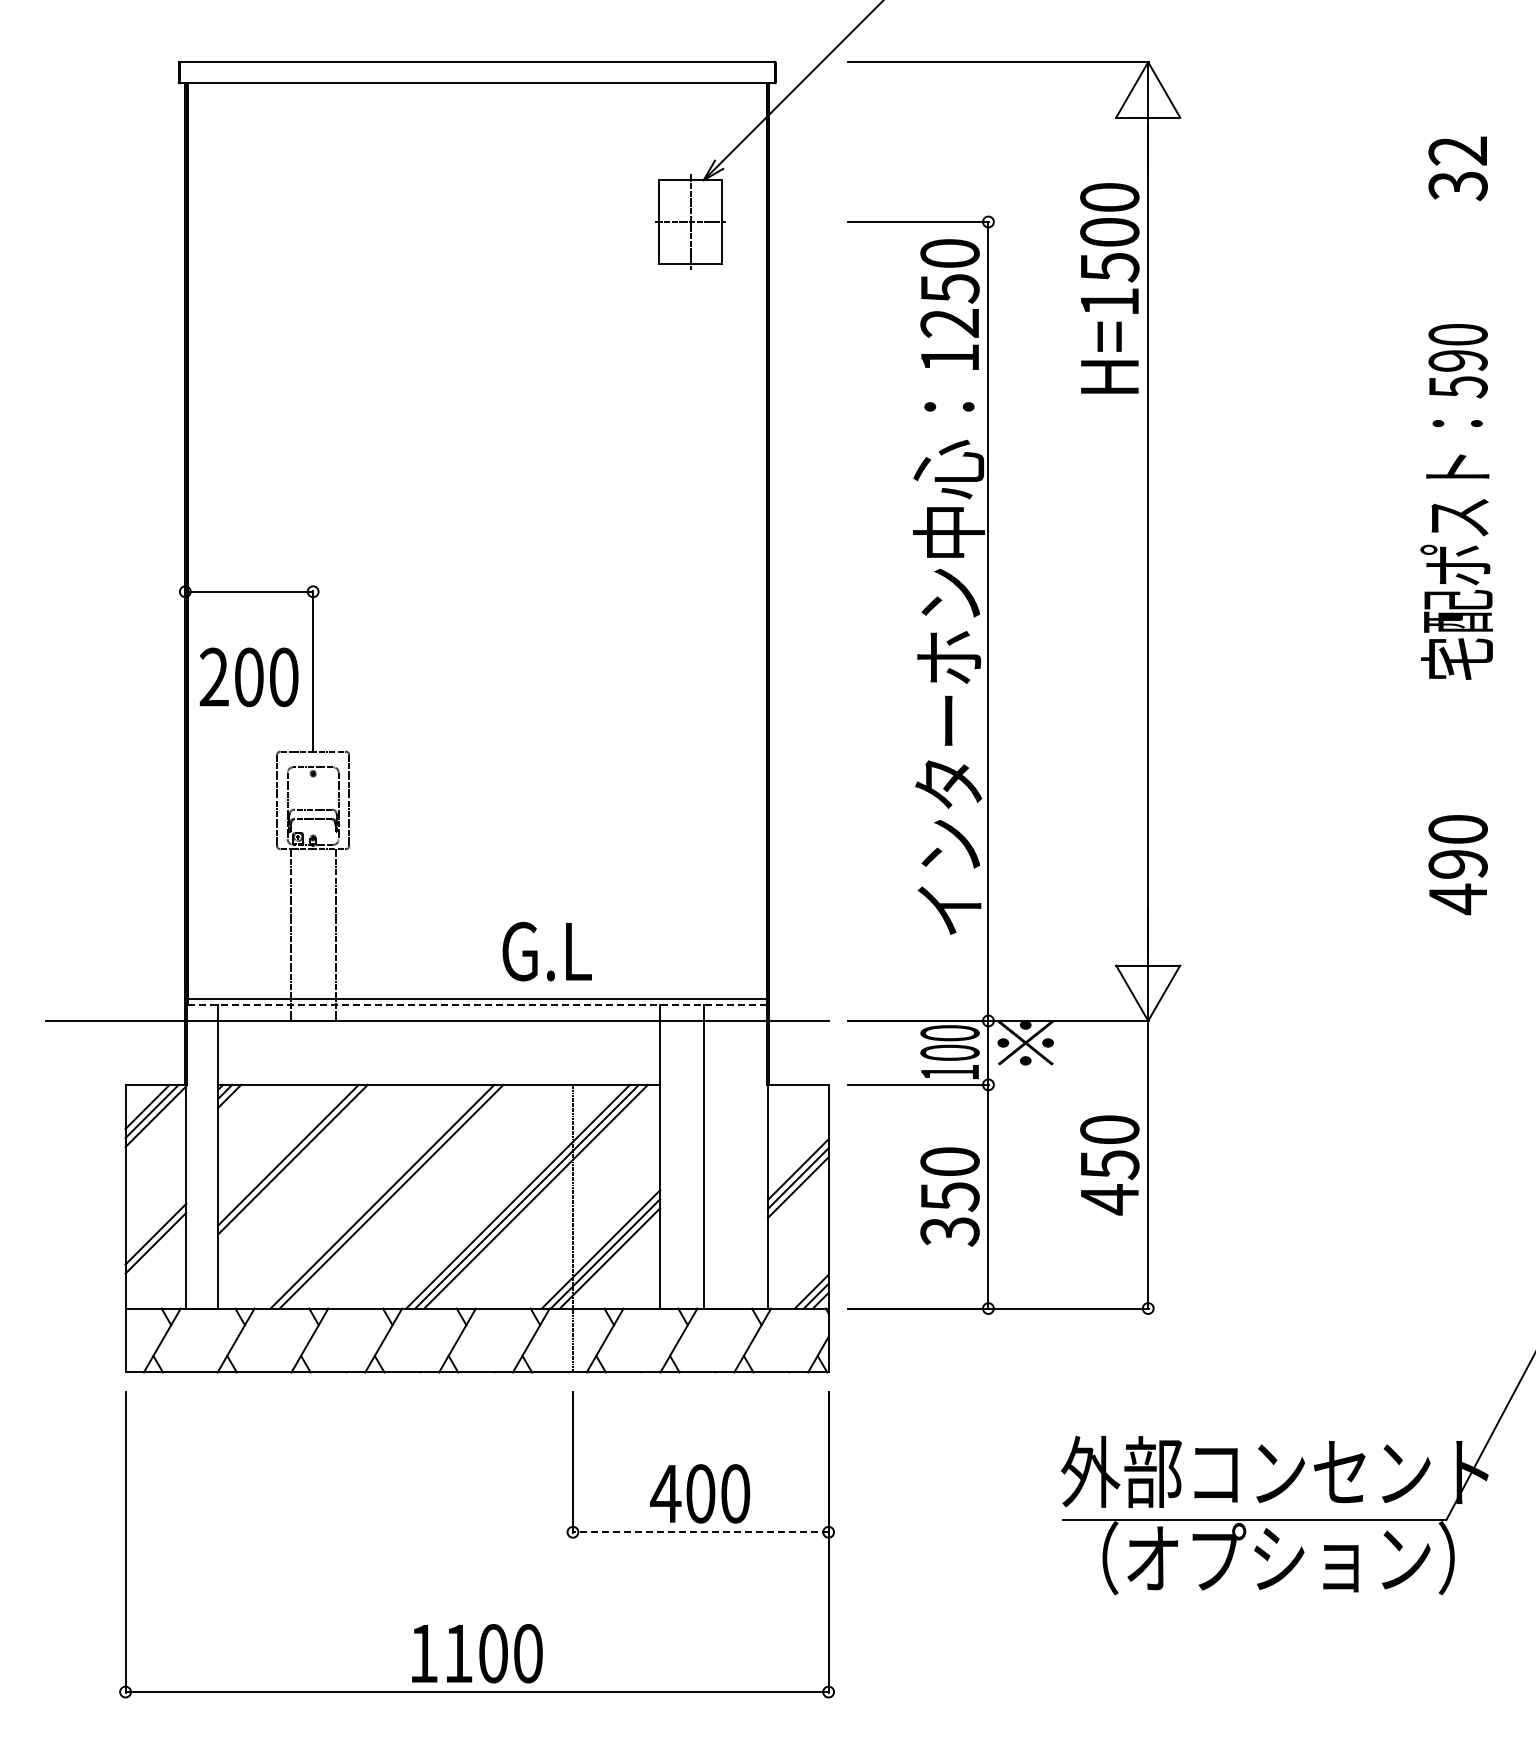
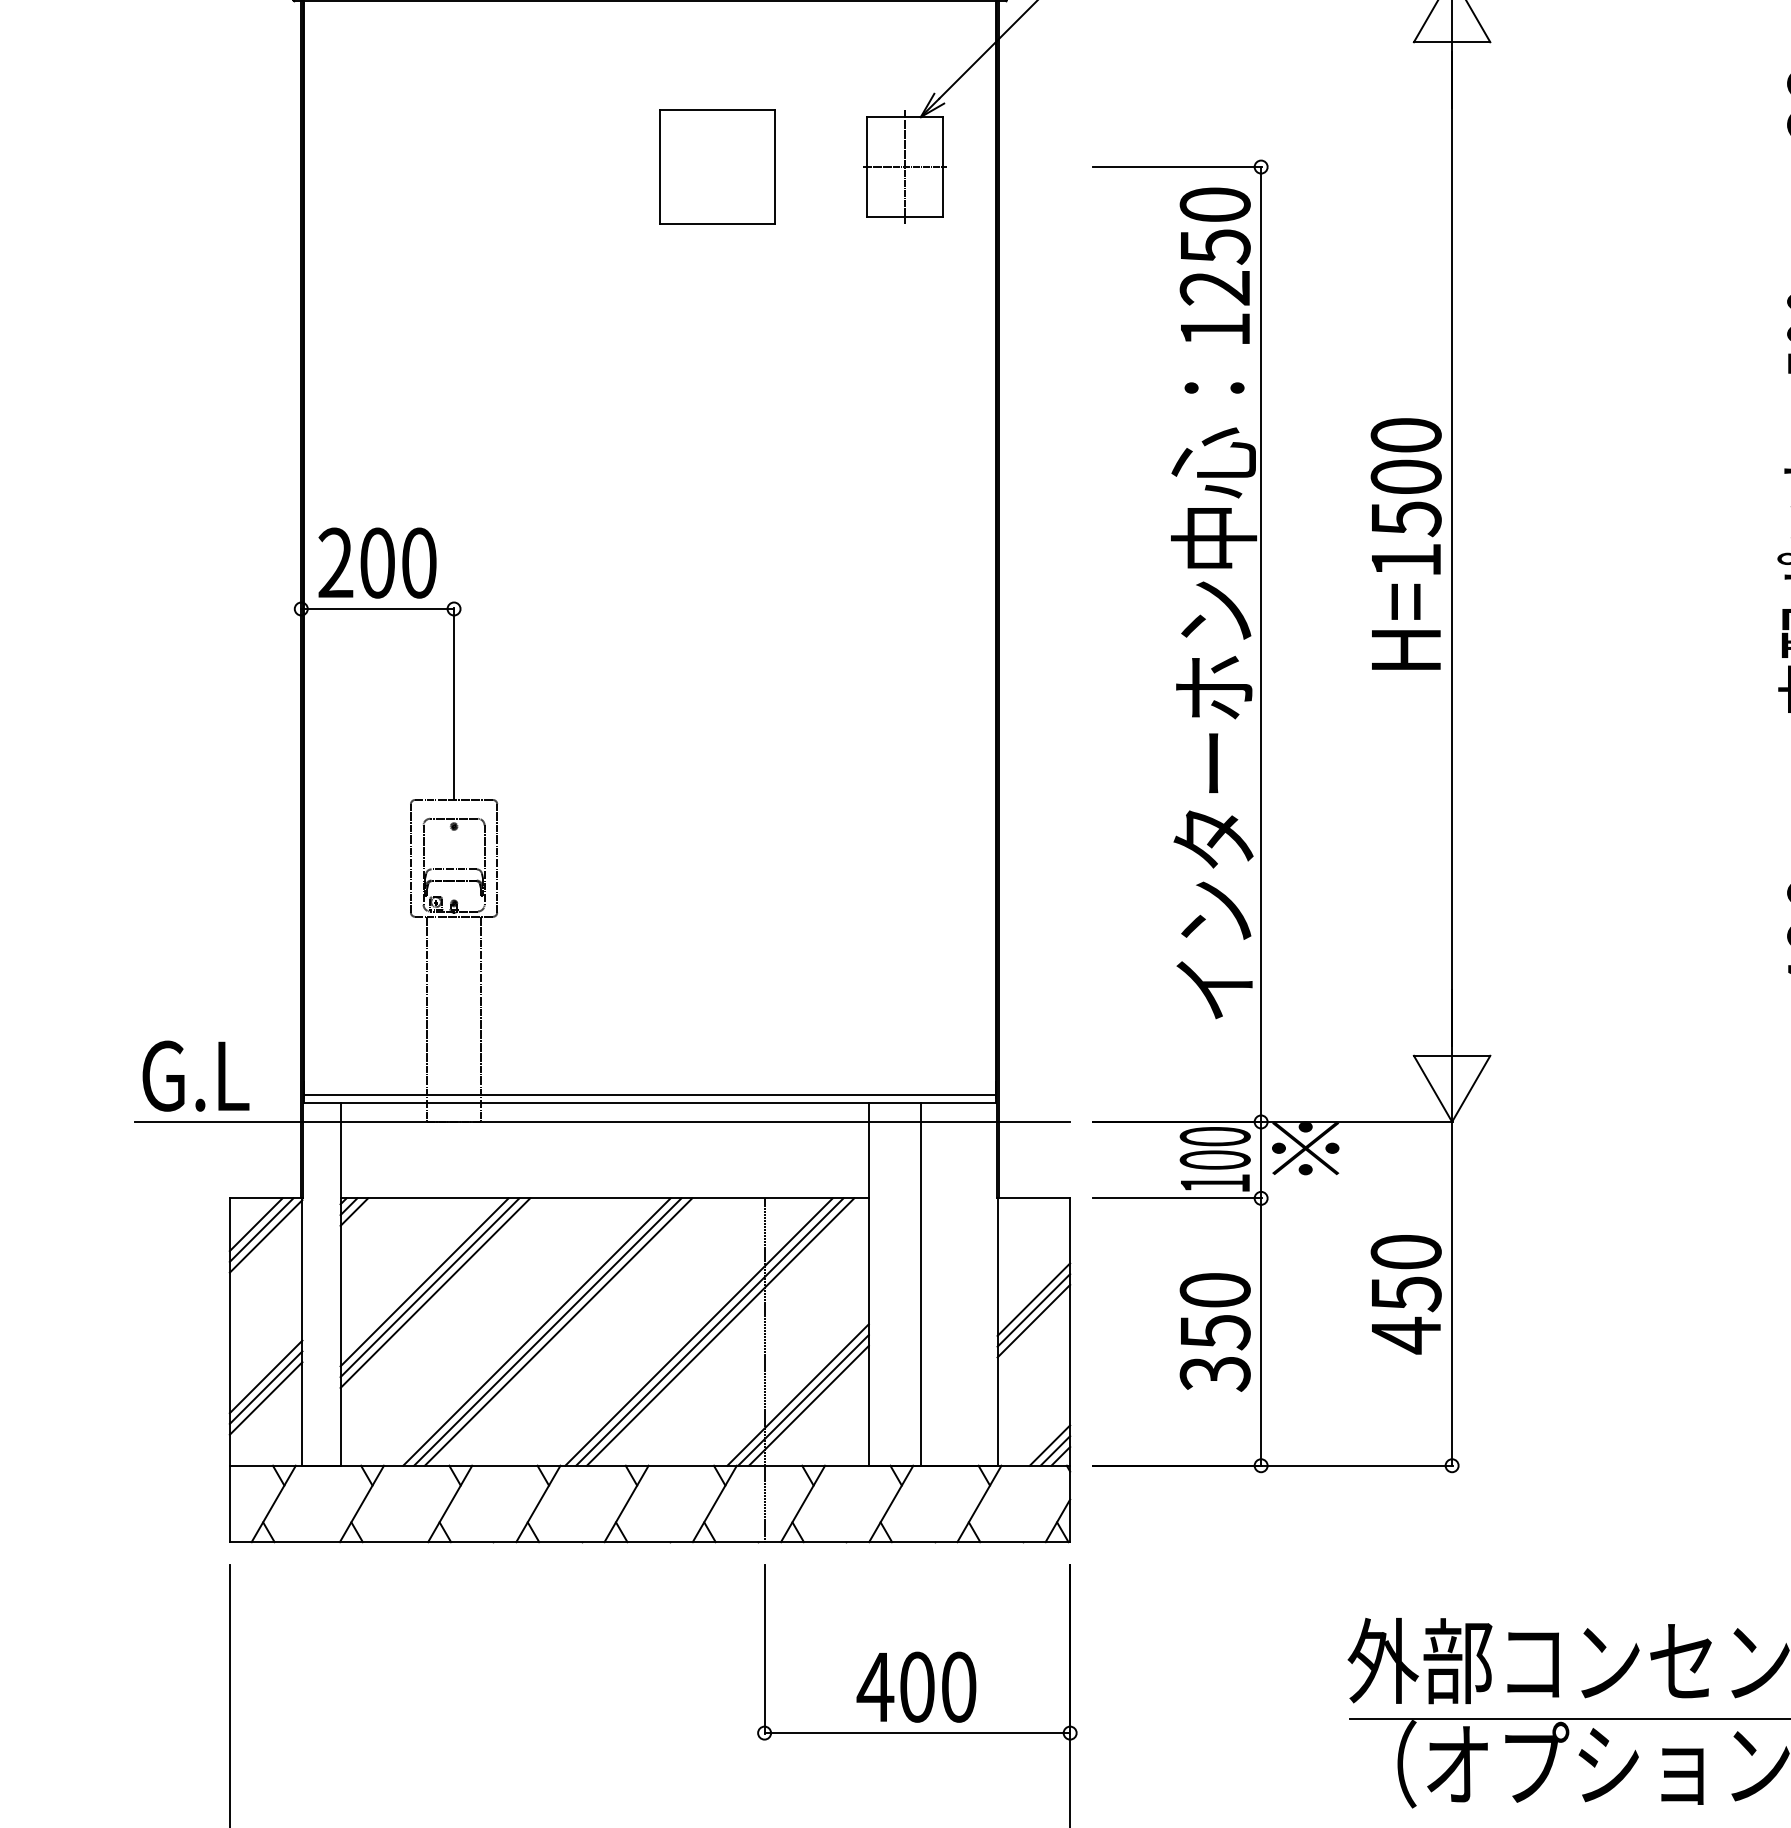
part: (533, 221) -> (717, 166), added
text: (1109, 288) -> (1405, 544), moved
text: (248, 677) -> (376, 563), moved
text: (546, 951) -> (195, 1076), moved
line: (477, 1004) -> (650, 1102), dashed -> solid
line: (297, 1163) -> (435, 1292), added
line: (400, 1196) -> (558, 1331), added
line: (155, 1251) -> (265, 1397), added
line: (700, 1532) -> (917, 1733), dashed -> solid

